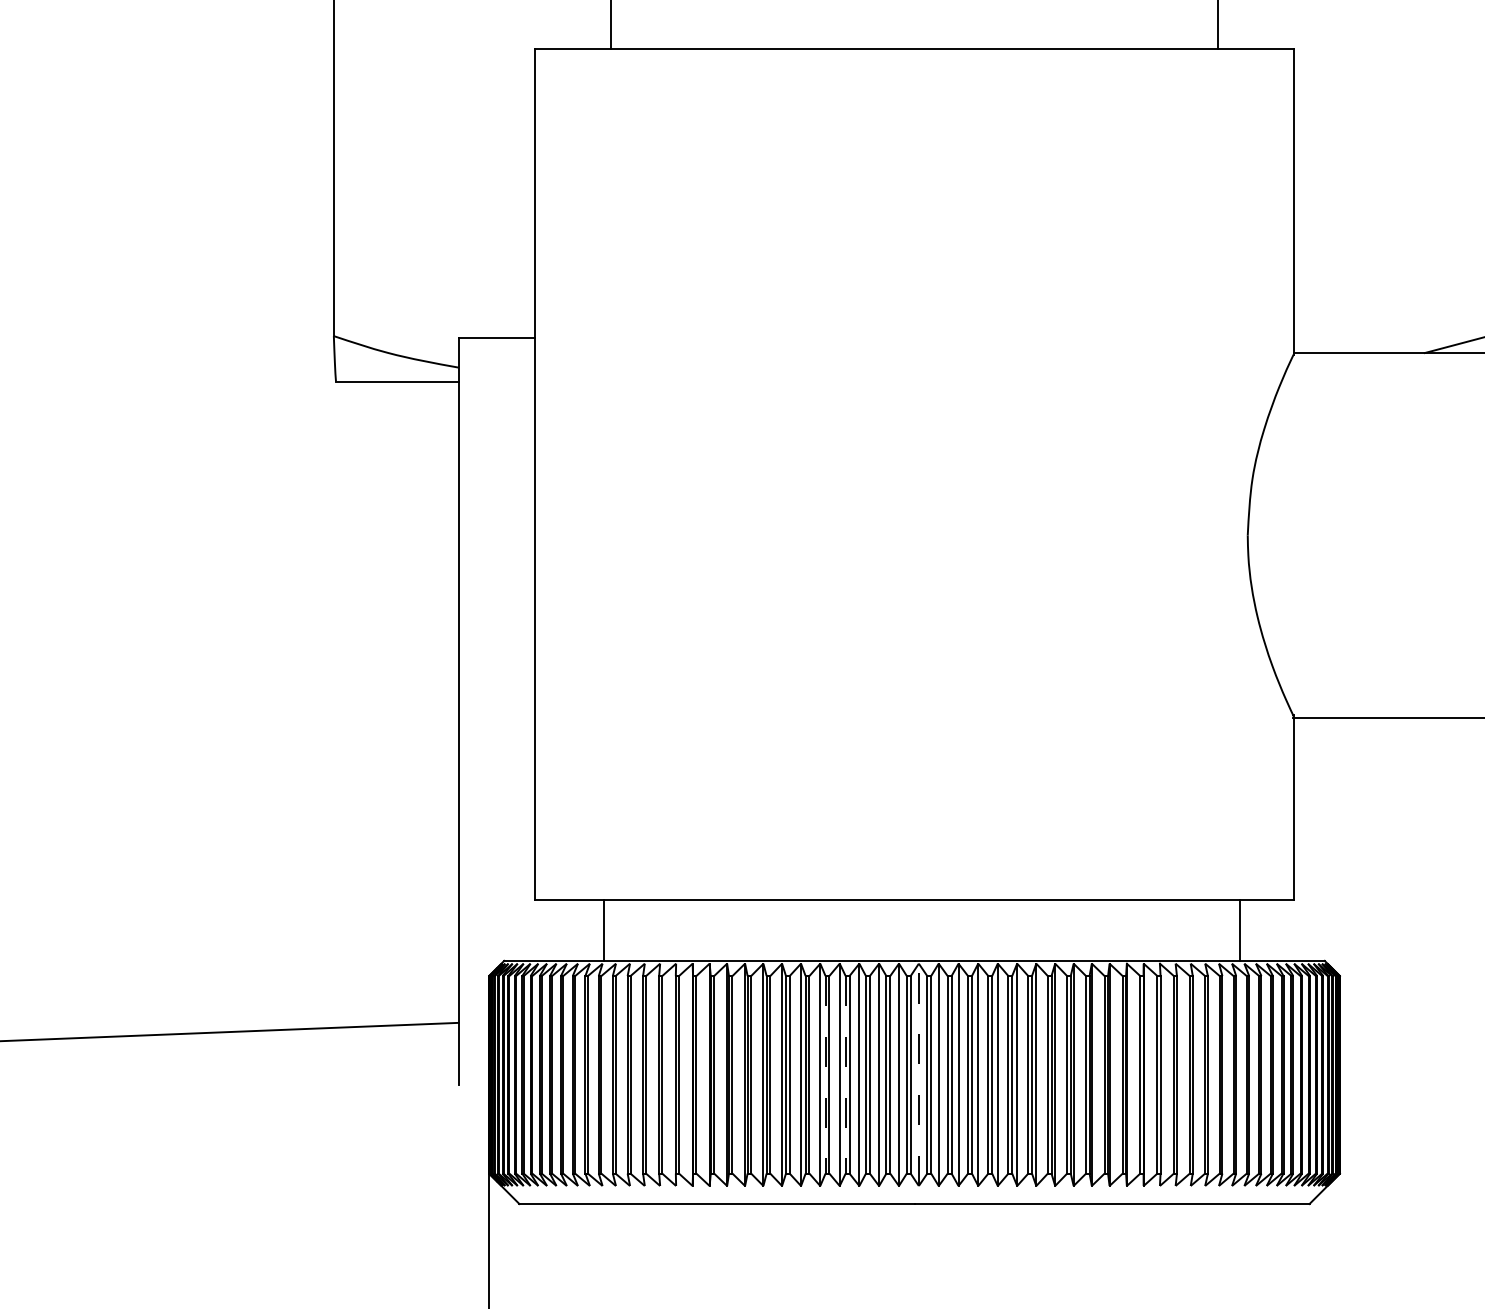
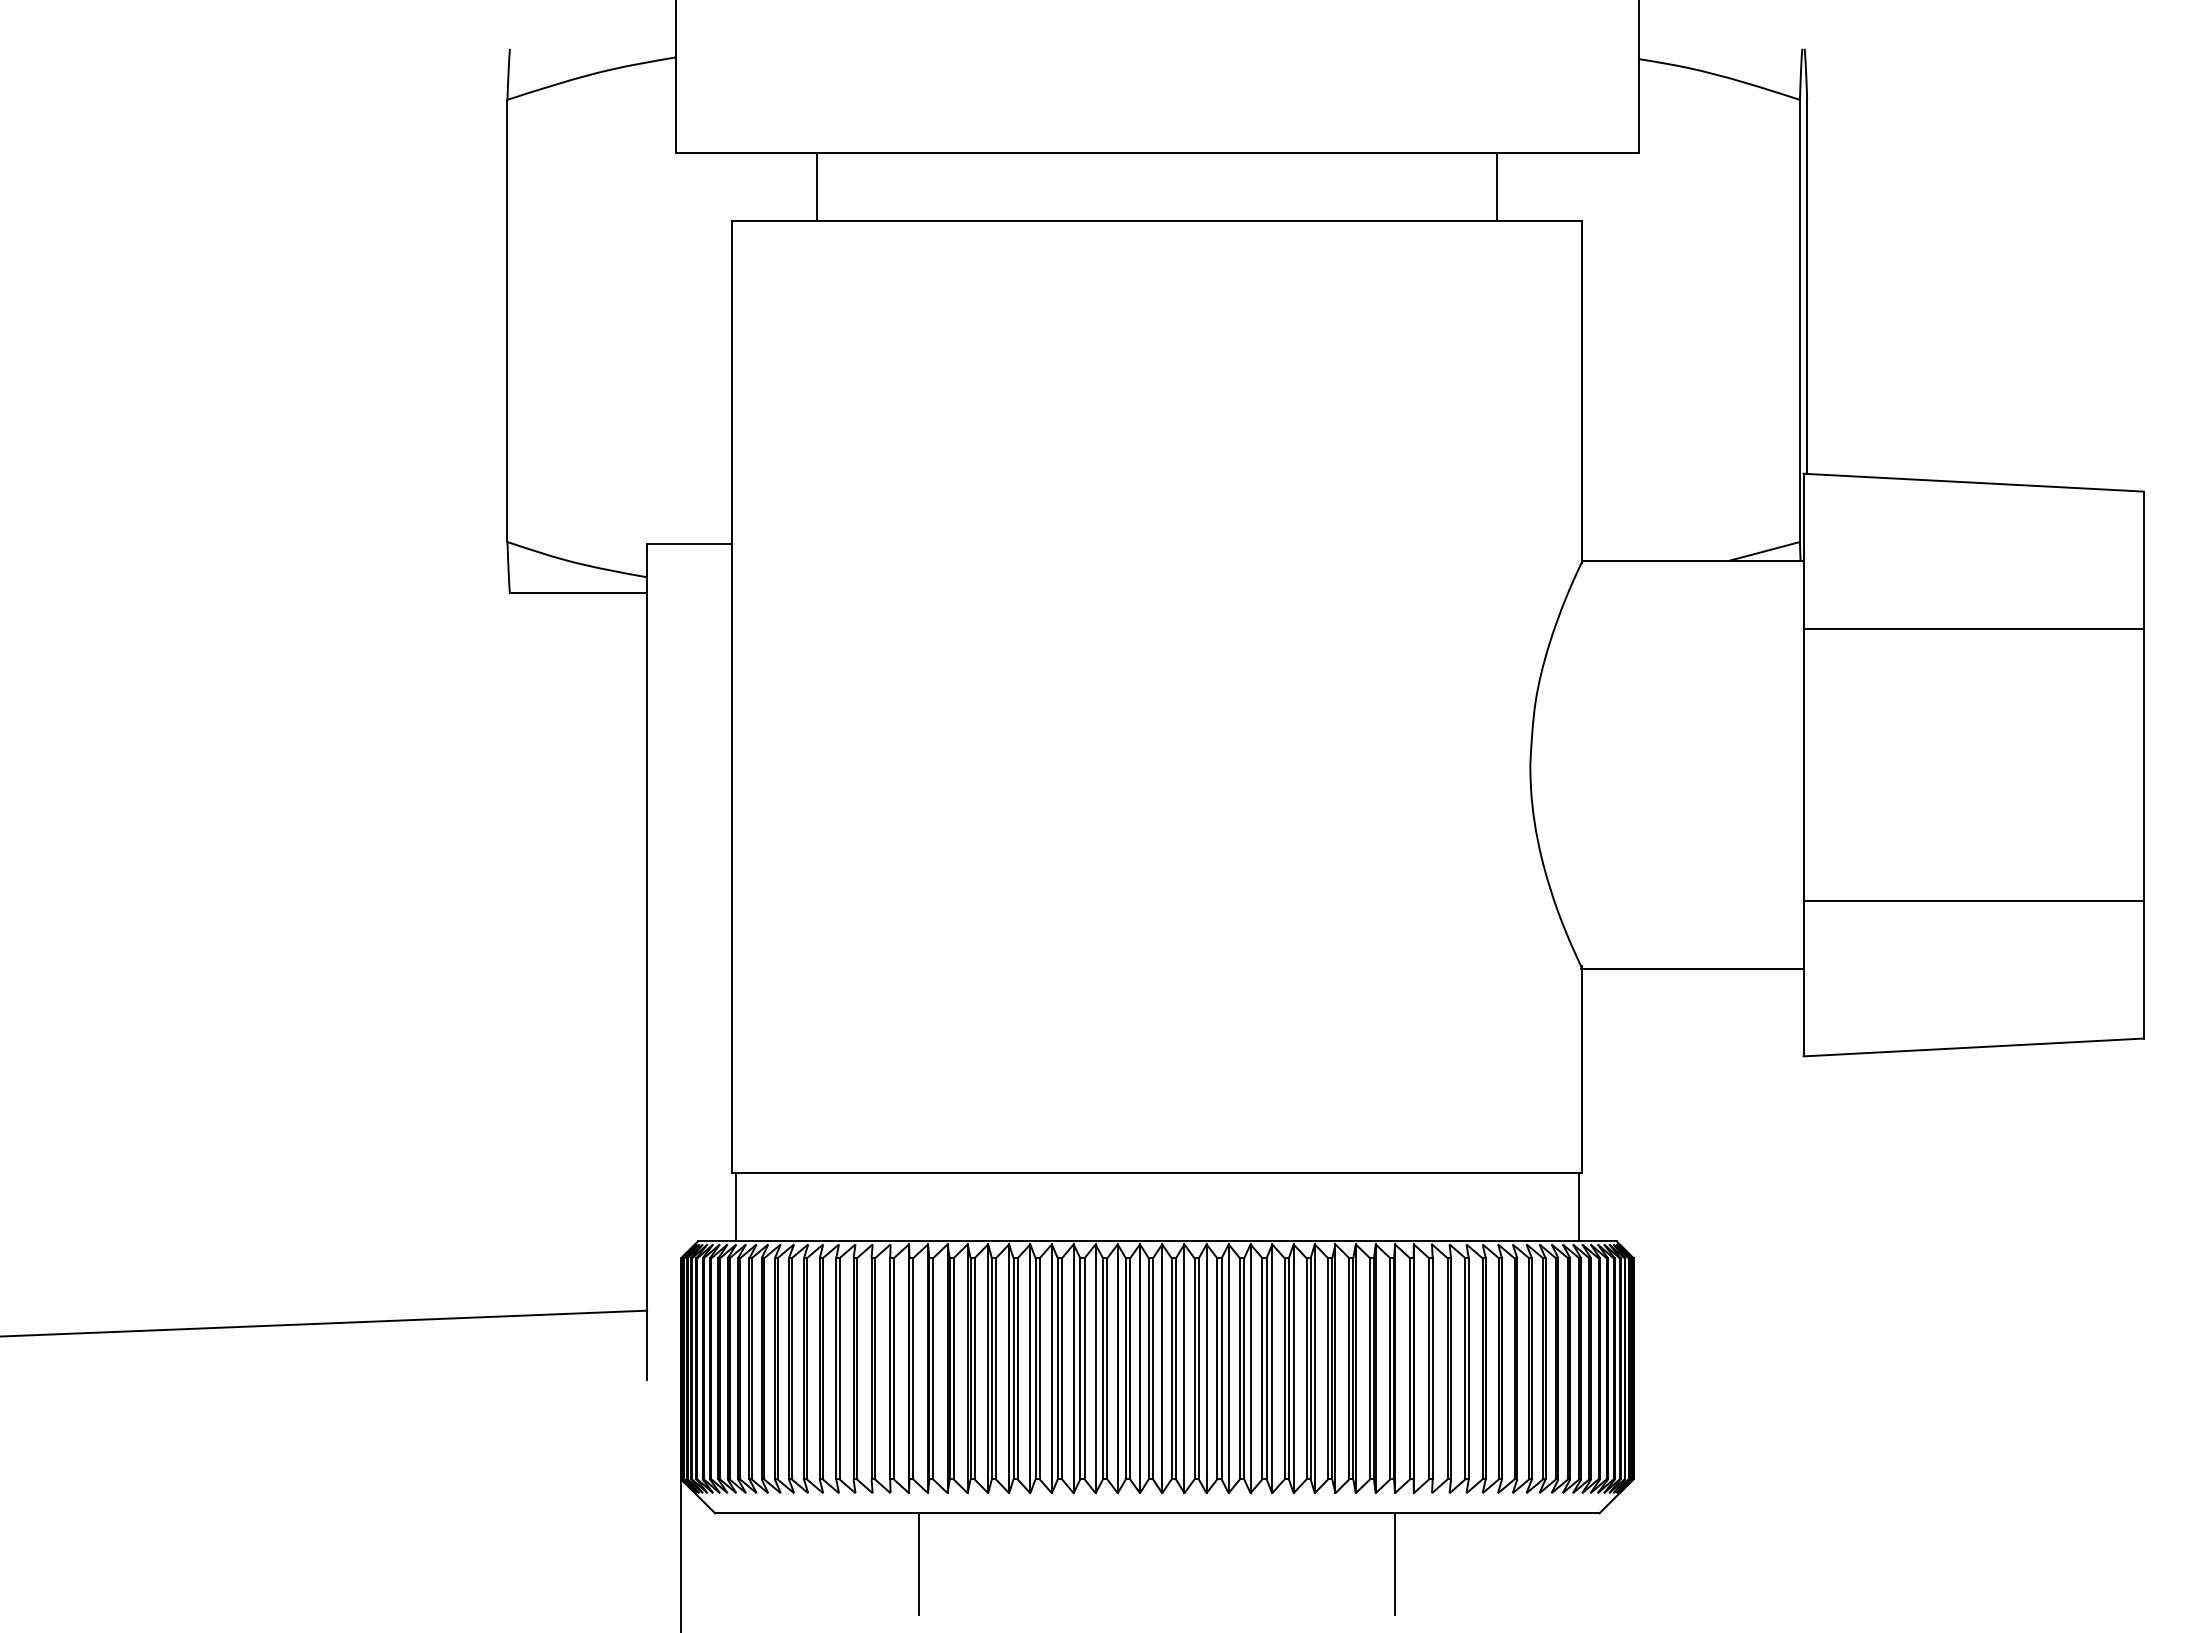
line: (603, 930) -> (735, 1207), moved
line: (1240, 930) -> (1579, 1207), moved
line: (825, 1074) -> (1057, 1368), dashed -> solid
line: (845, 1074) -> (1080, 1368), dashed -> solid
line: (919, 1074) -> (1162, 1368), dashed -> solid
line: (701, 1249) -> (919, 1564), added
line: (1127, 1249) -> (1395, 1564), added

